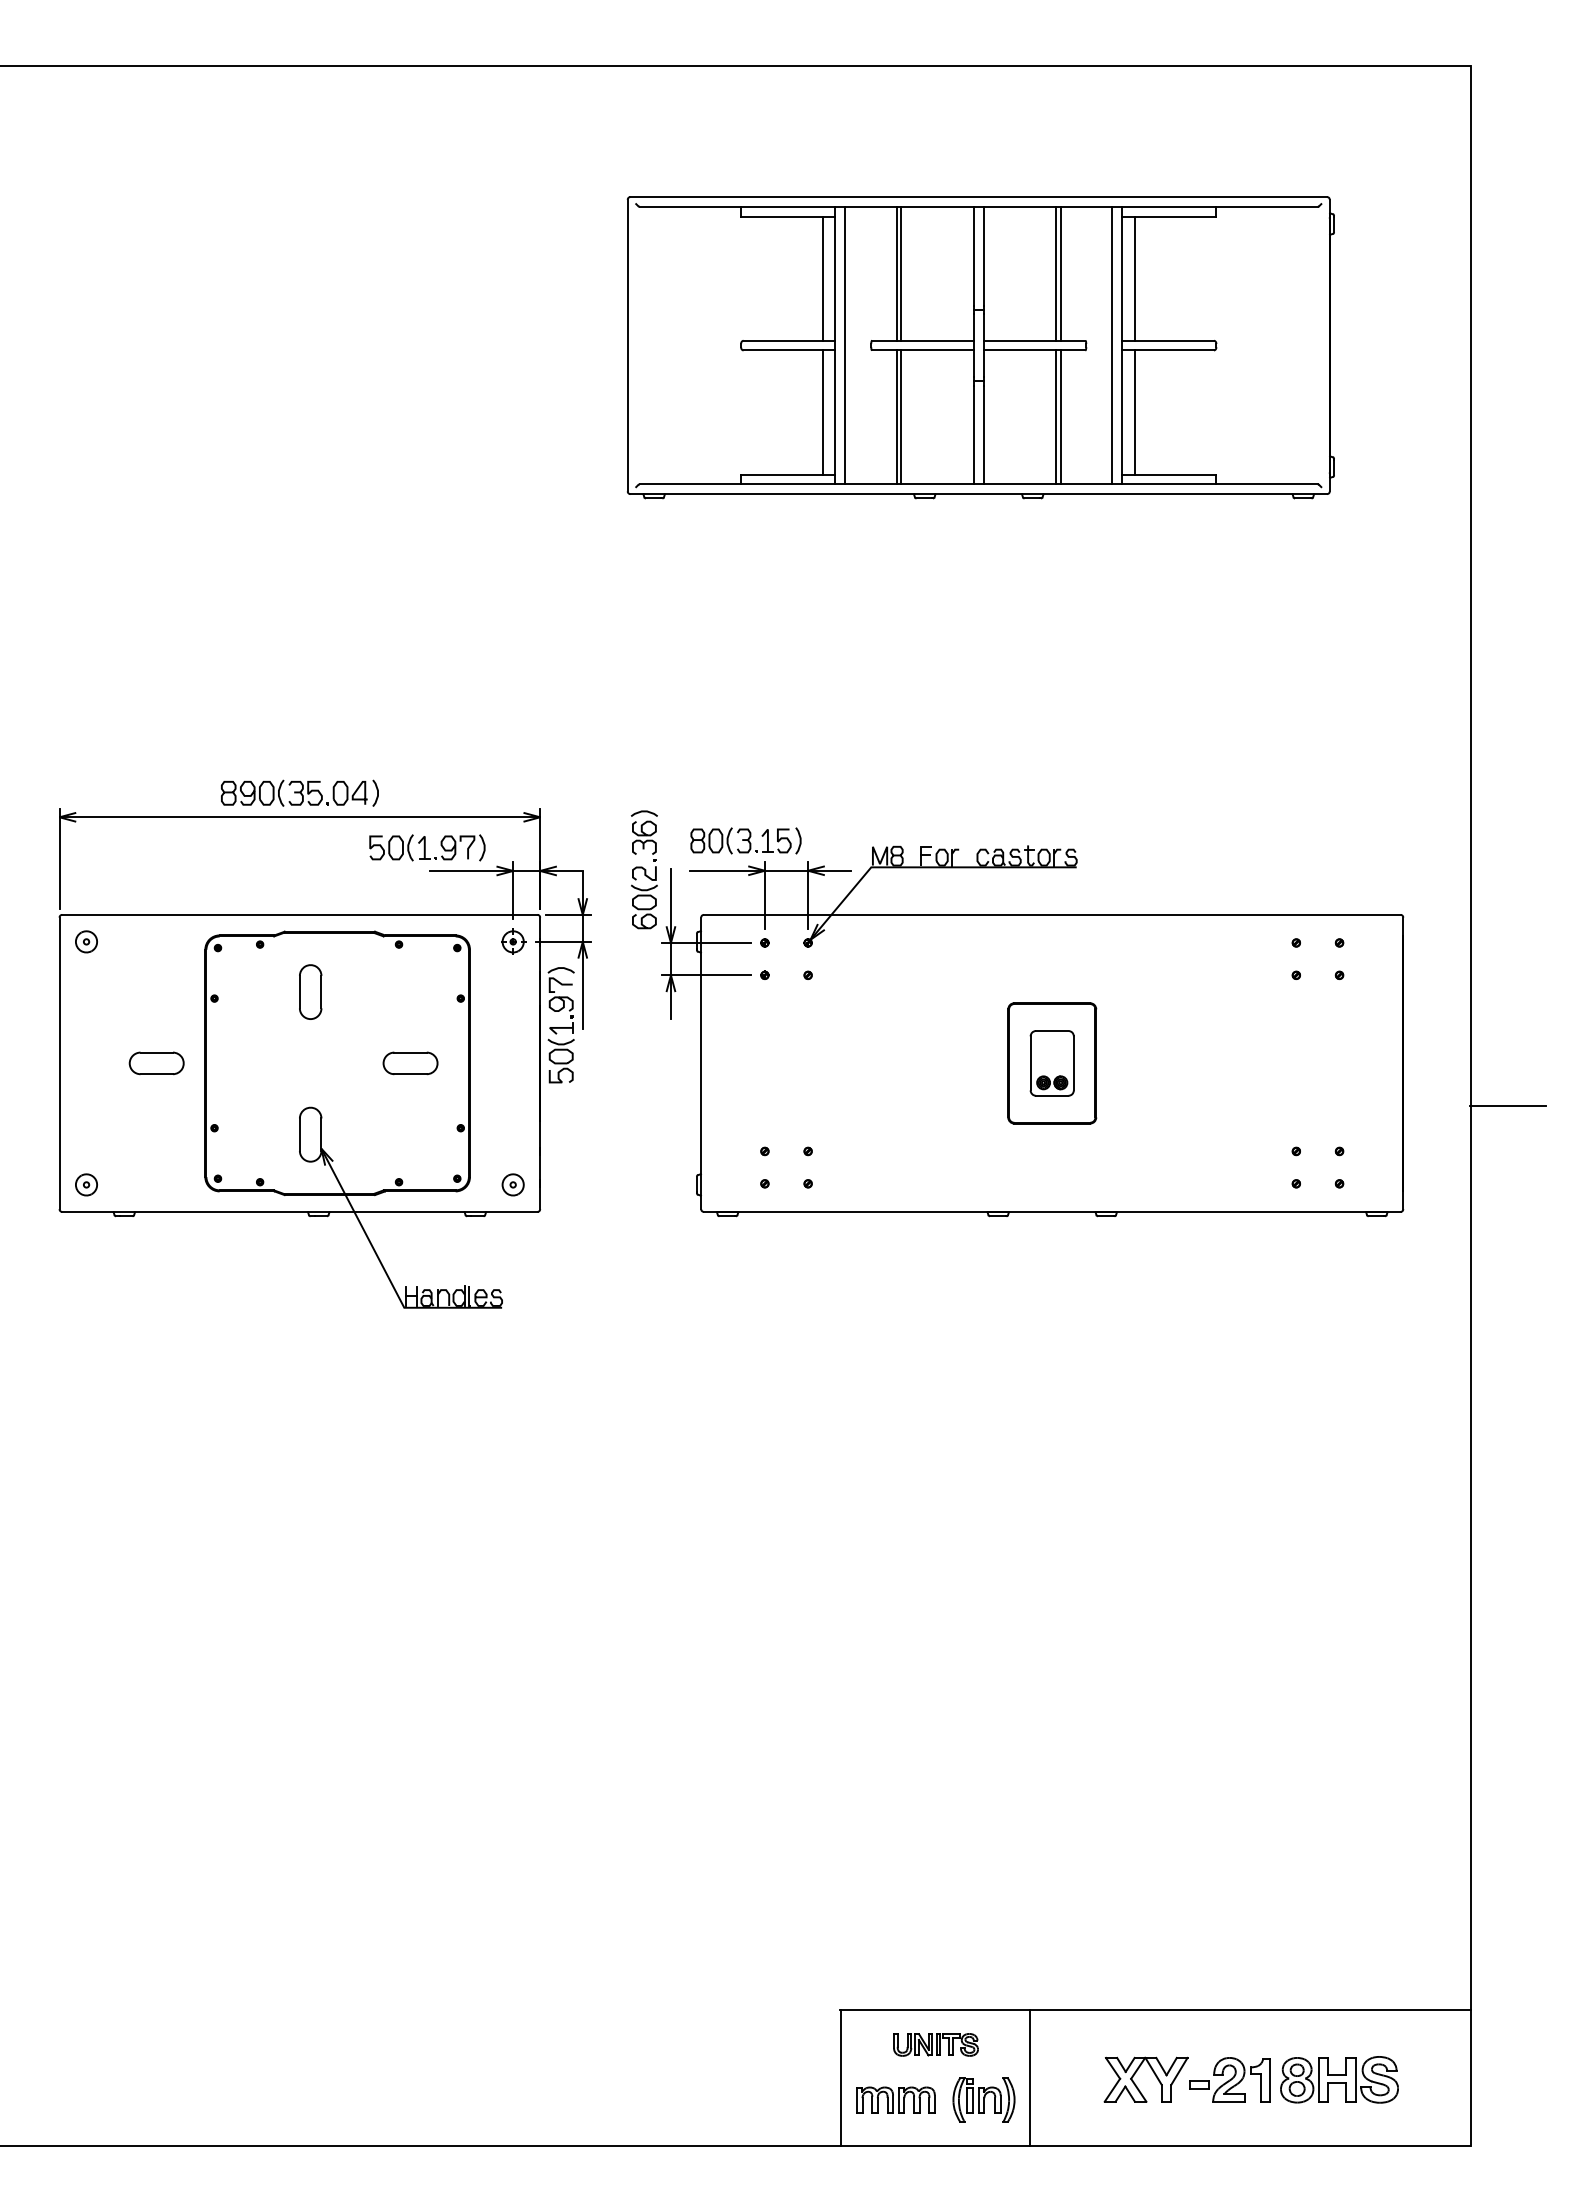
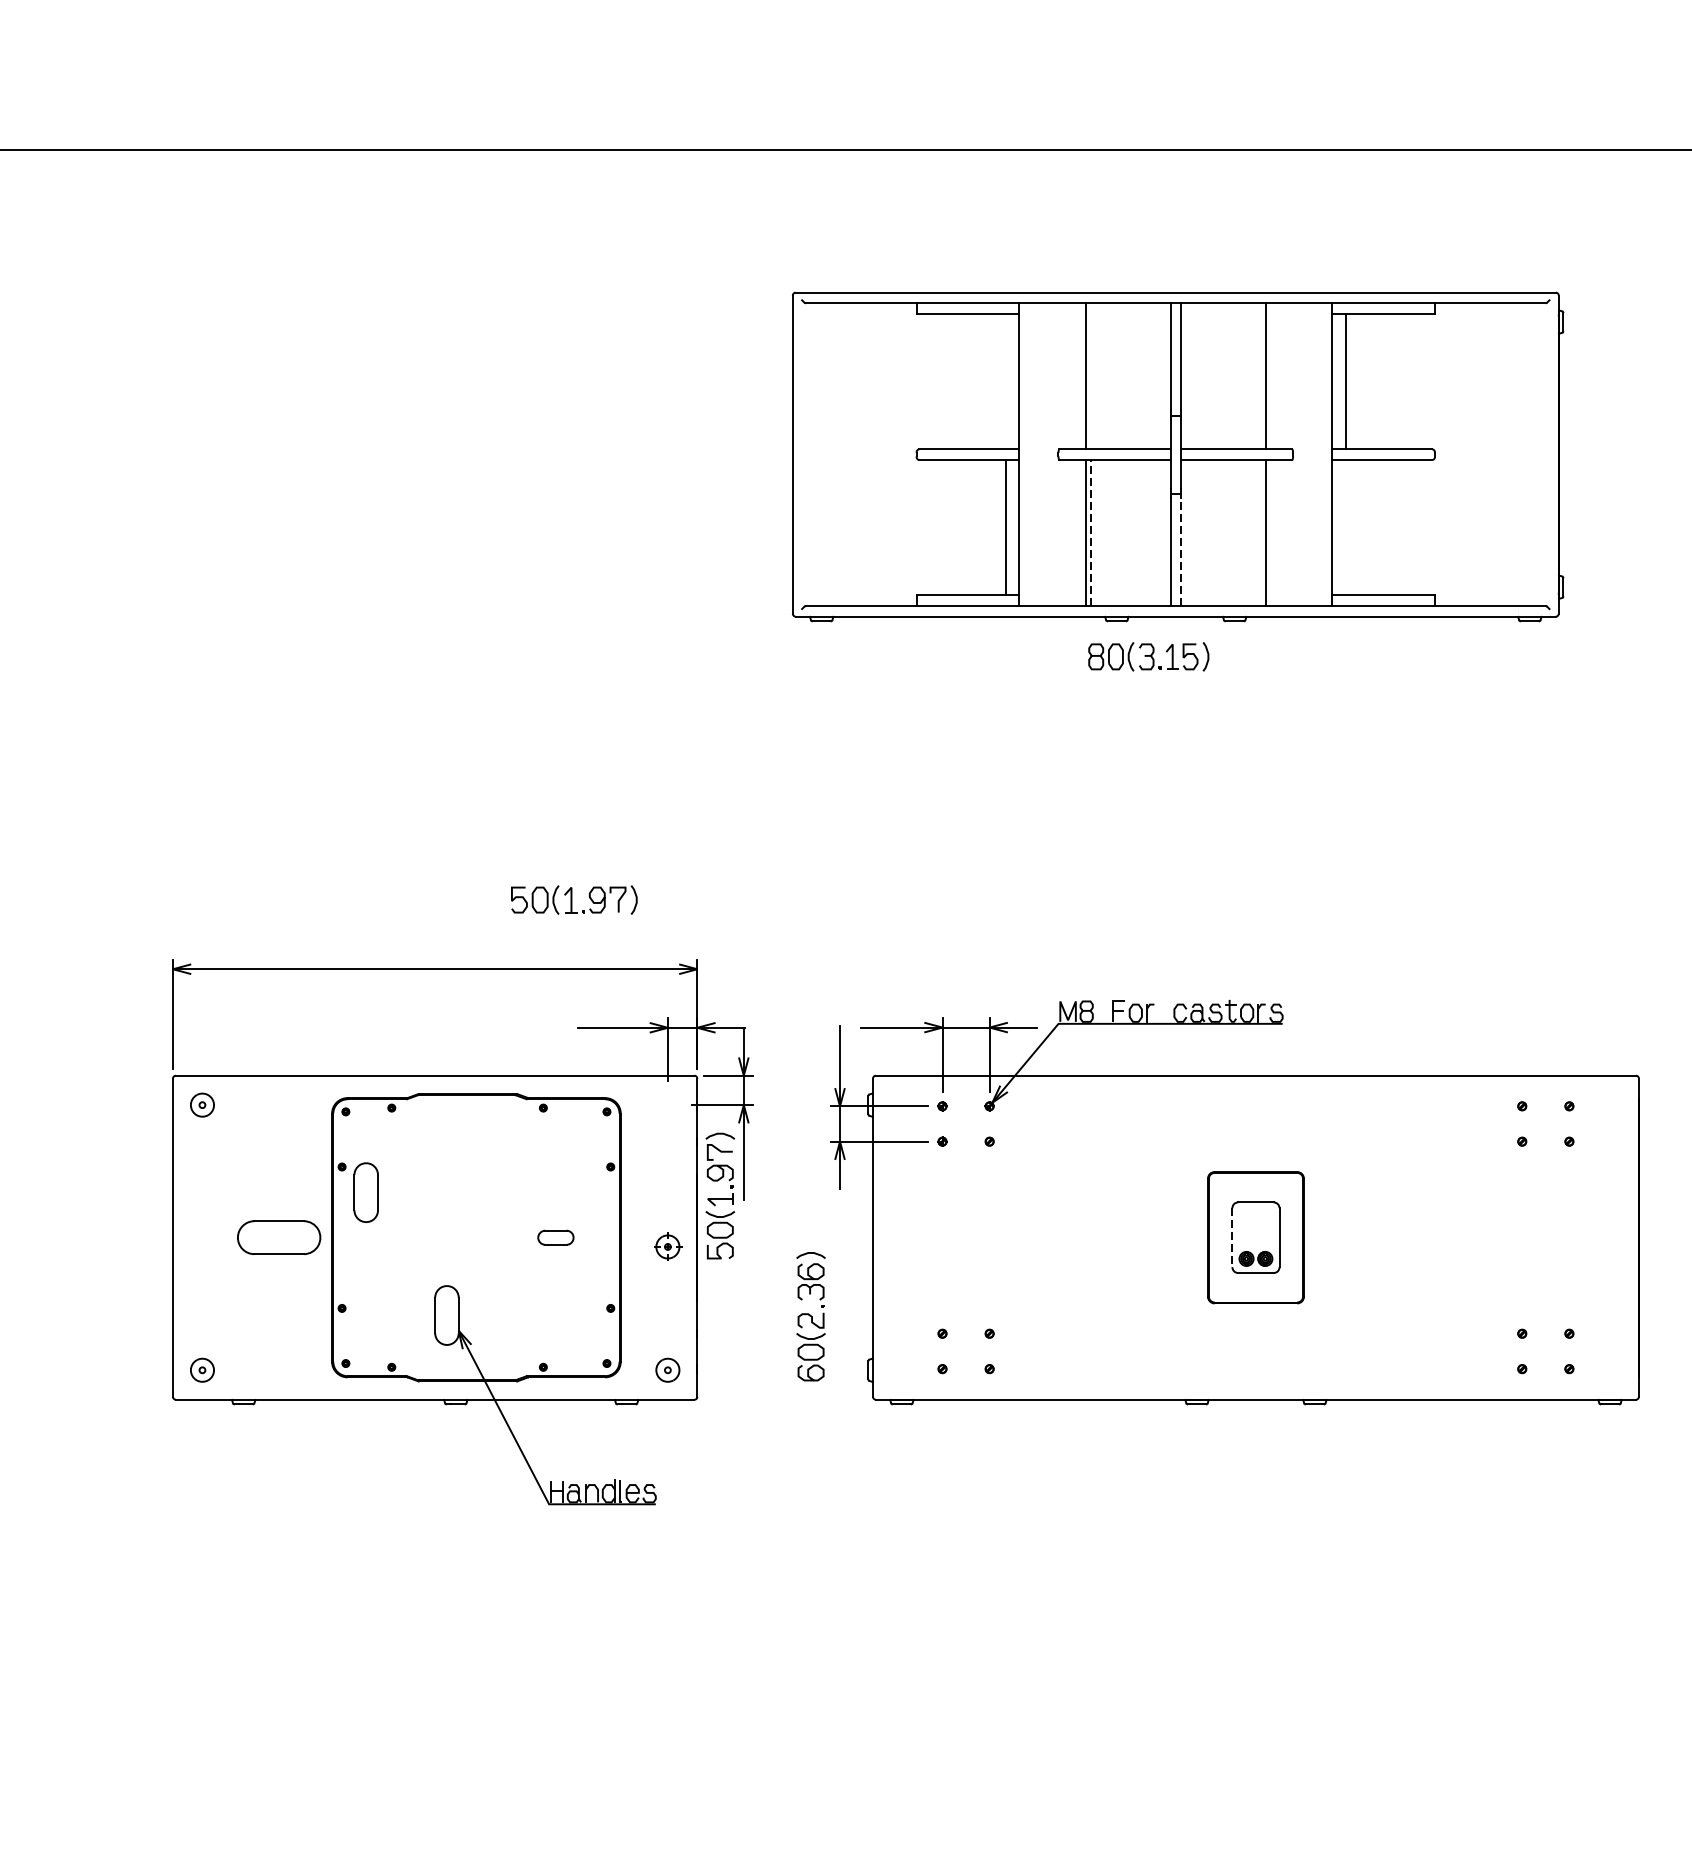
line: (901, 273) -> (1091, 376), removed
line: (1056, 273) -> (1260, 376), removed
line: (822, 278) -> (1005, 381), removed
line: (845, 345) -> (1030, 454), removed
line: (1112, 345) -> (1321, 454), removed
line: (1134, 412) -> (1345, 527), removed
line: (901, 417) -> (1091, 533), solid -> dashed
line: (1056, 417) -> (1260, 533), removed
line: (983, 434) -> (1180, 551), solid -> dashed
part: (299, 792) -> (434, 942), removed
part: (745, 840) -> (1148, 656), moved
part: (427, 847) -> (574, 899), moved
part: (643, 869) -> (810, 1316), moved
part: (513, 941) -> (668, 1246), moved
part: (310, 991) -> (366, 1192), moved
part: (156, 1063) -> (278, 1237), size x1.4
part: (410, 1063) -> (555, 1237), size x0.6
line: (1030, 1063) -> (1232, 1237), solid -> dashed

